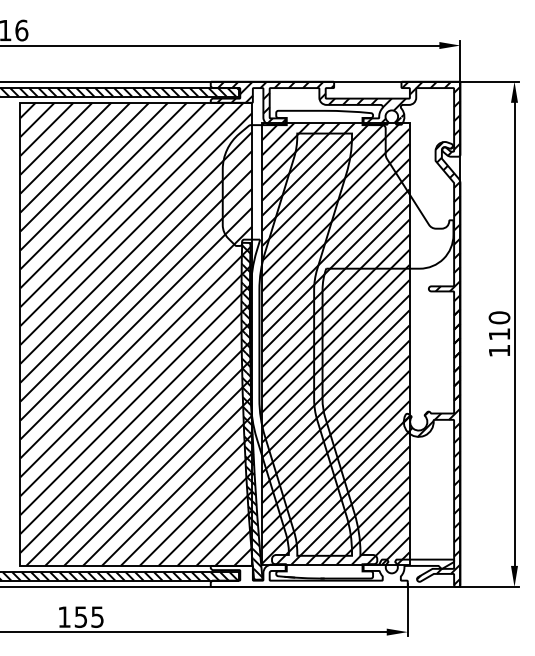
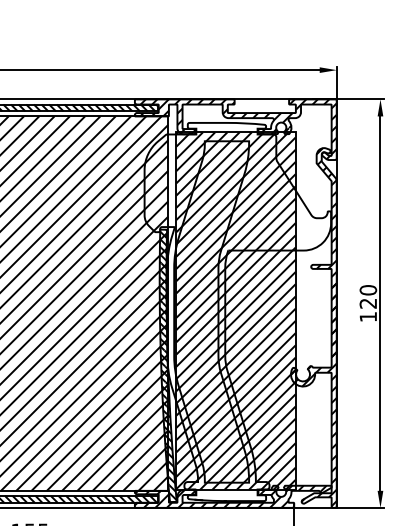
text: (498, 334) -> (367, 303), 110 -> 120
hatch: (328, 572) -> (230, 496), added

